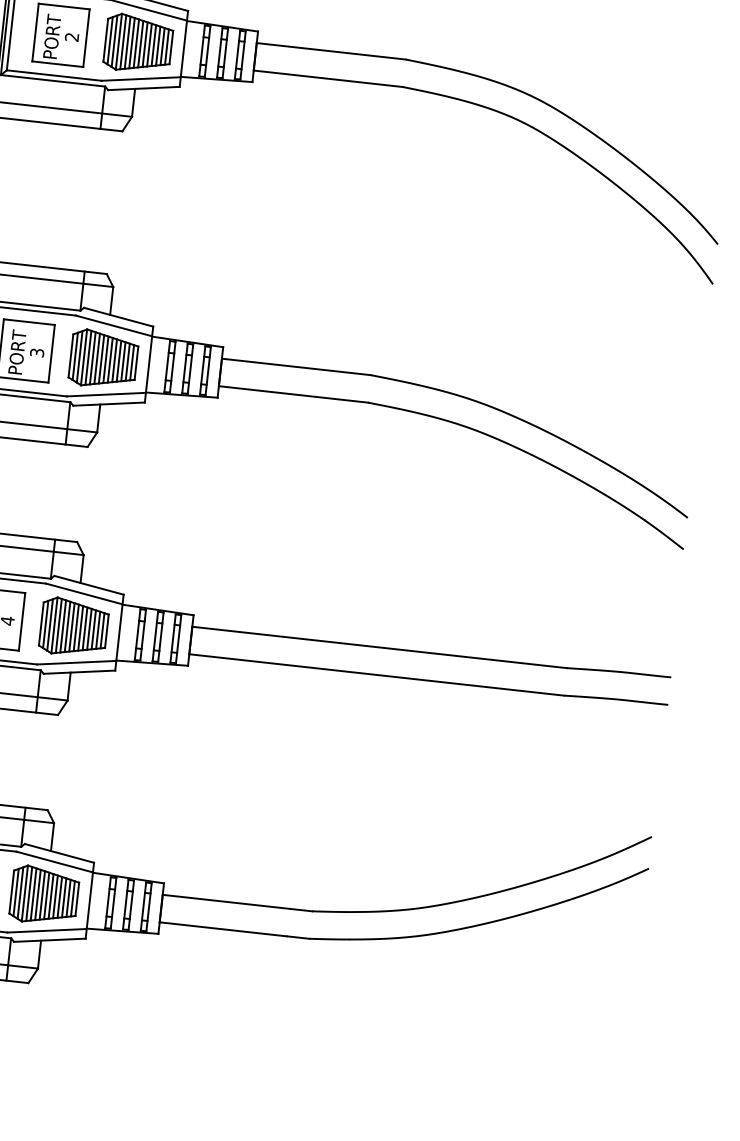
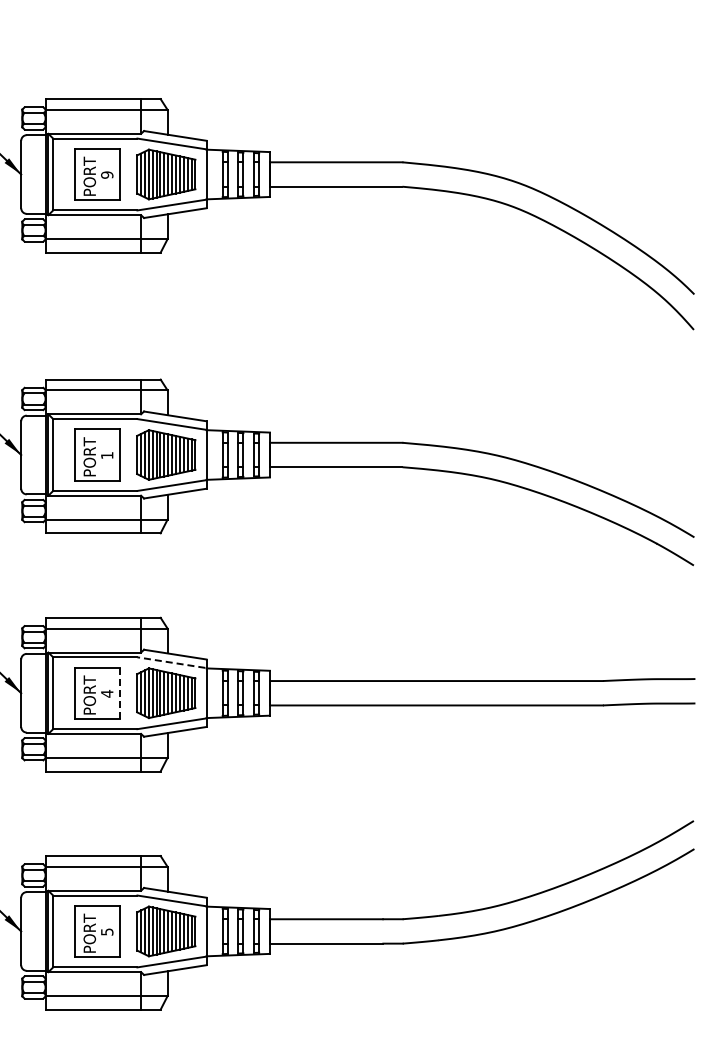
text: (72, 36) -> (107, 174), 2 -> 9
text: (37, 352) -> (107, 455), 3 -> 1
line: (82, 593) -> (170, 662), solid -> dashed
line: (22, 622) -> (120, 693), solid -> dashed

